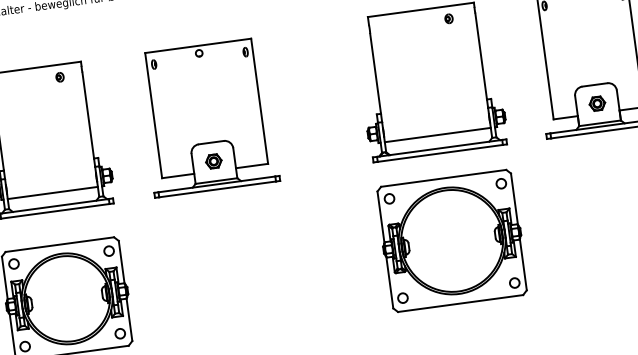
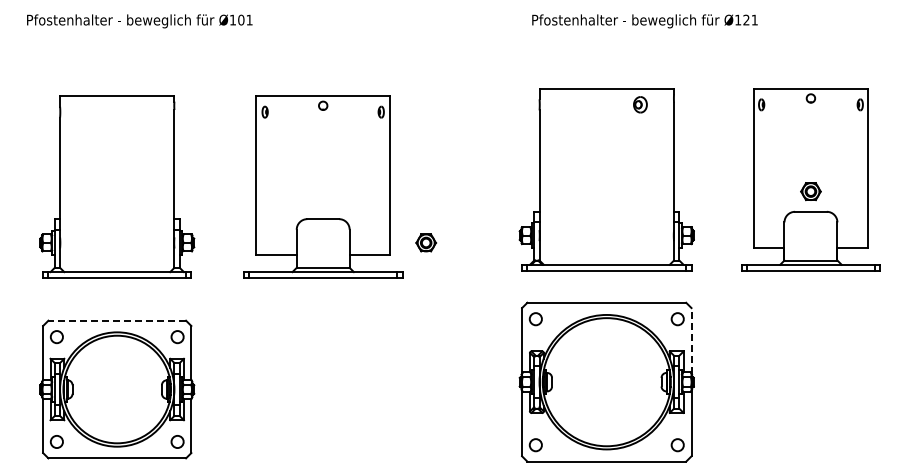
part: (448, 18) -> (639, 104), size x1.4
part: (59, 76) -> (145, 111), removed
part: (597, 103) -> (810, 191), moved
line: (437, 134) -> (606, 247), removed
part: (214, 161) -> (426, 242), moved
line: (53, 193) -> (117, 255), removed
line: (514, 199) -> (691, 340), solid -> dashed
line: (59, 244) -> (117, 320), solid -> dashed

